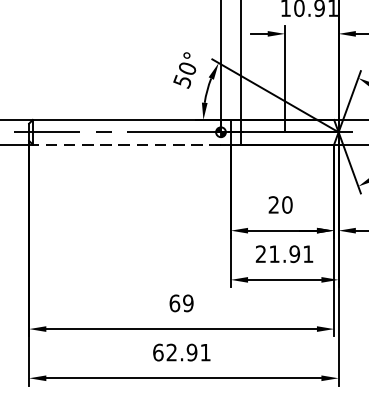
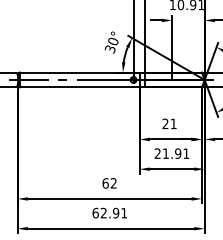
text: (182, 80) -> (110, 48), 50° -> 30°
line: (126, 144) -> (76, 87), dashed -> solid
text: (287, 204) -> (173, 123), 20 -> 21
text: (187, 303) -> (113, 183), 69 -> 62

